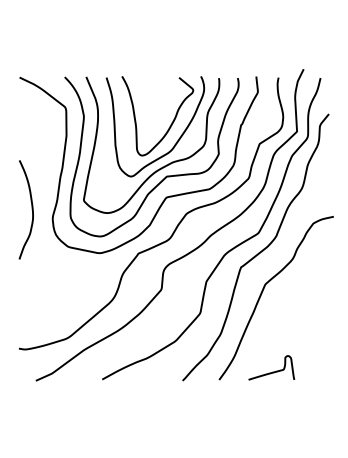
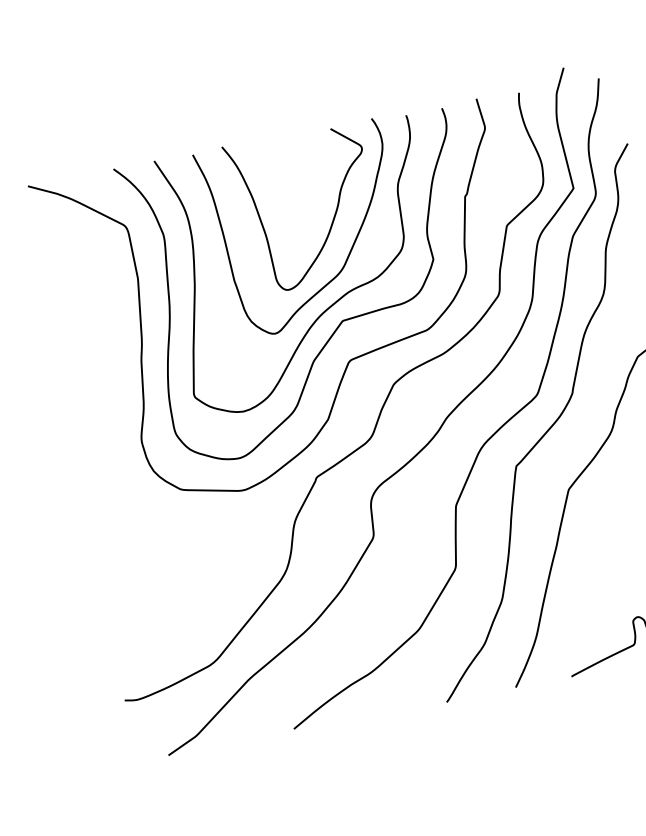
curve: (31, 209) -> (98, 432), removed

